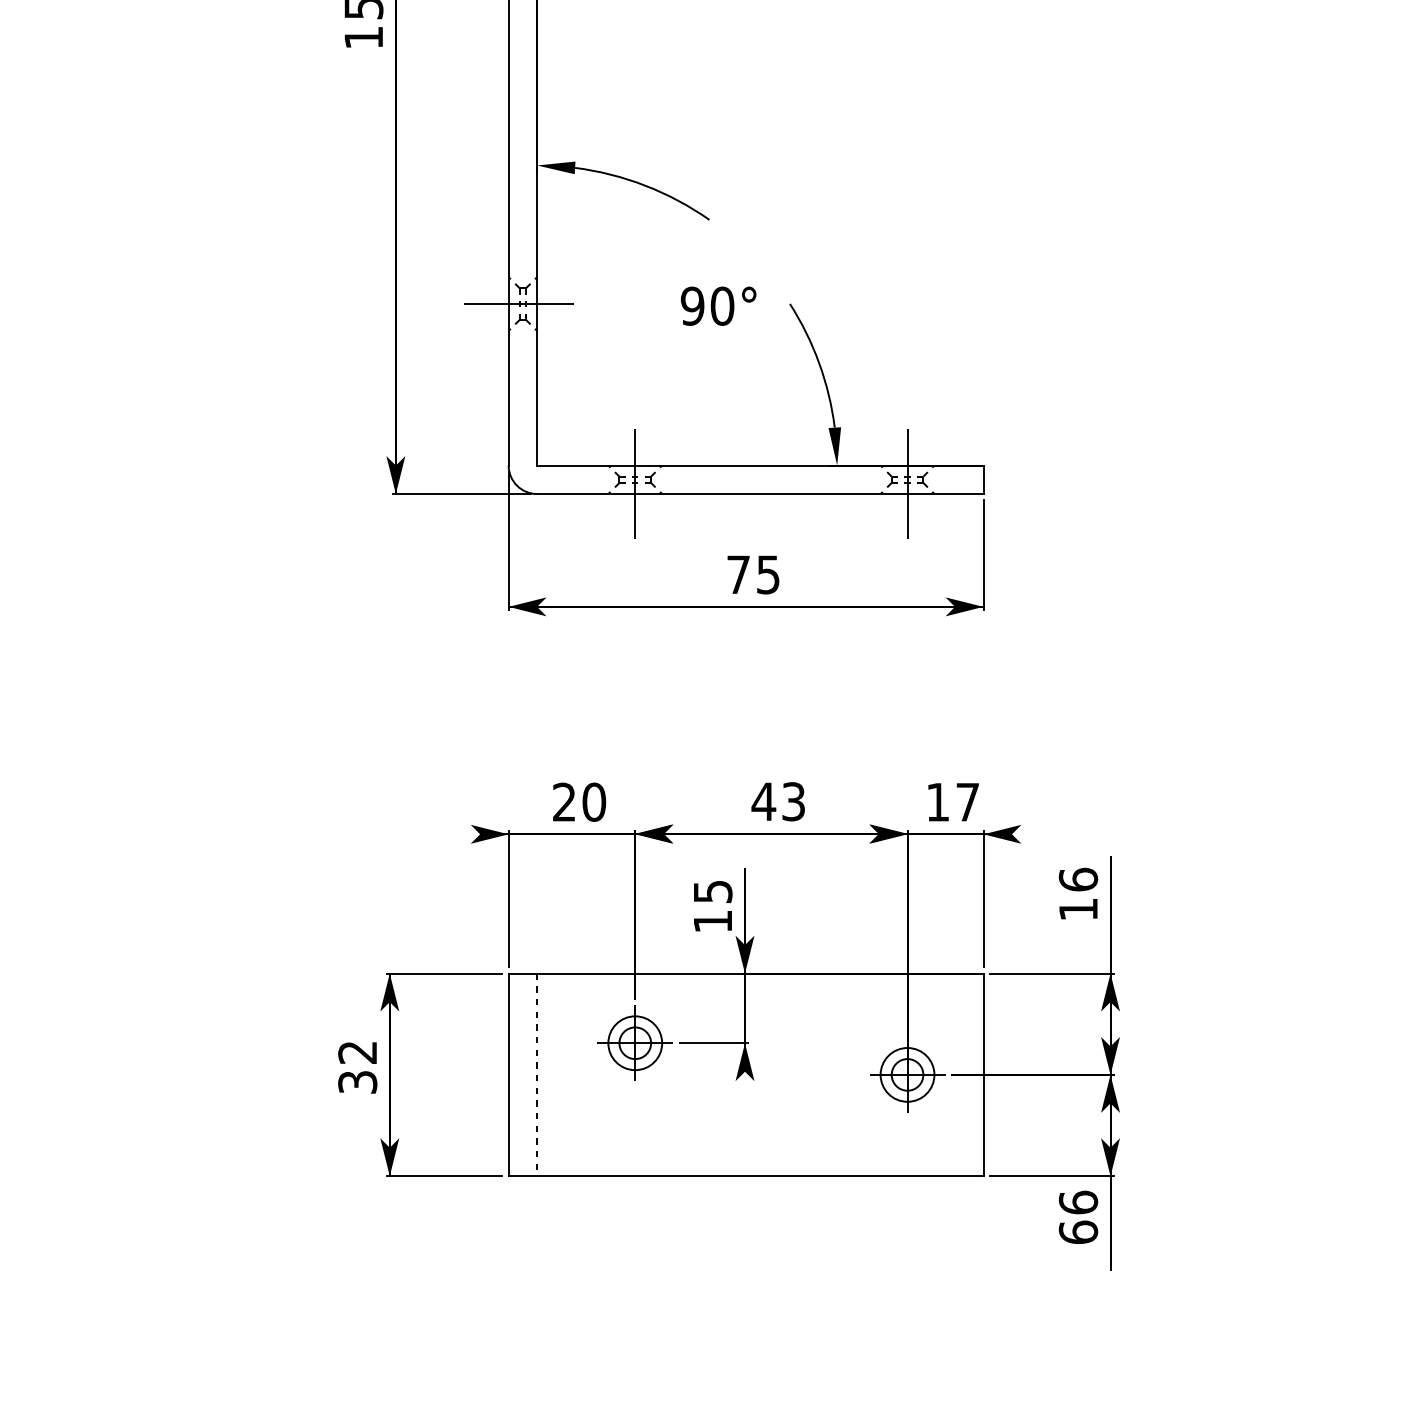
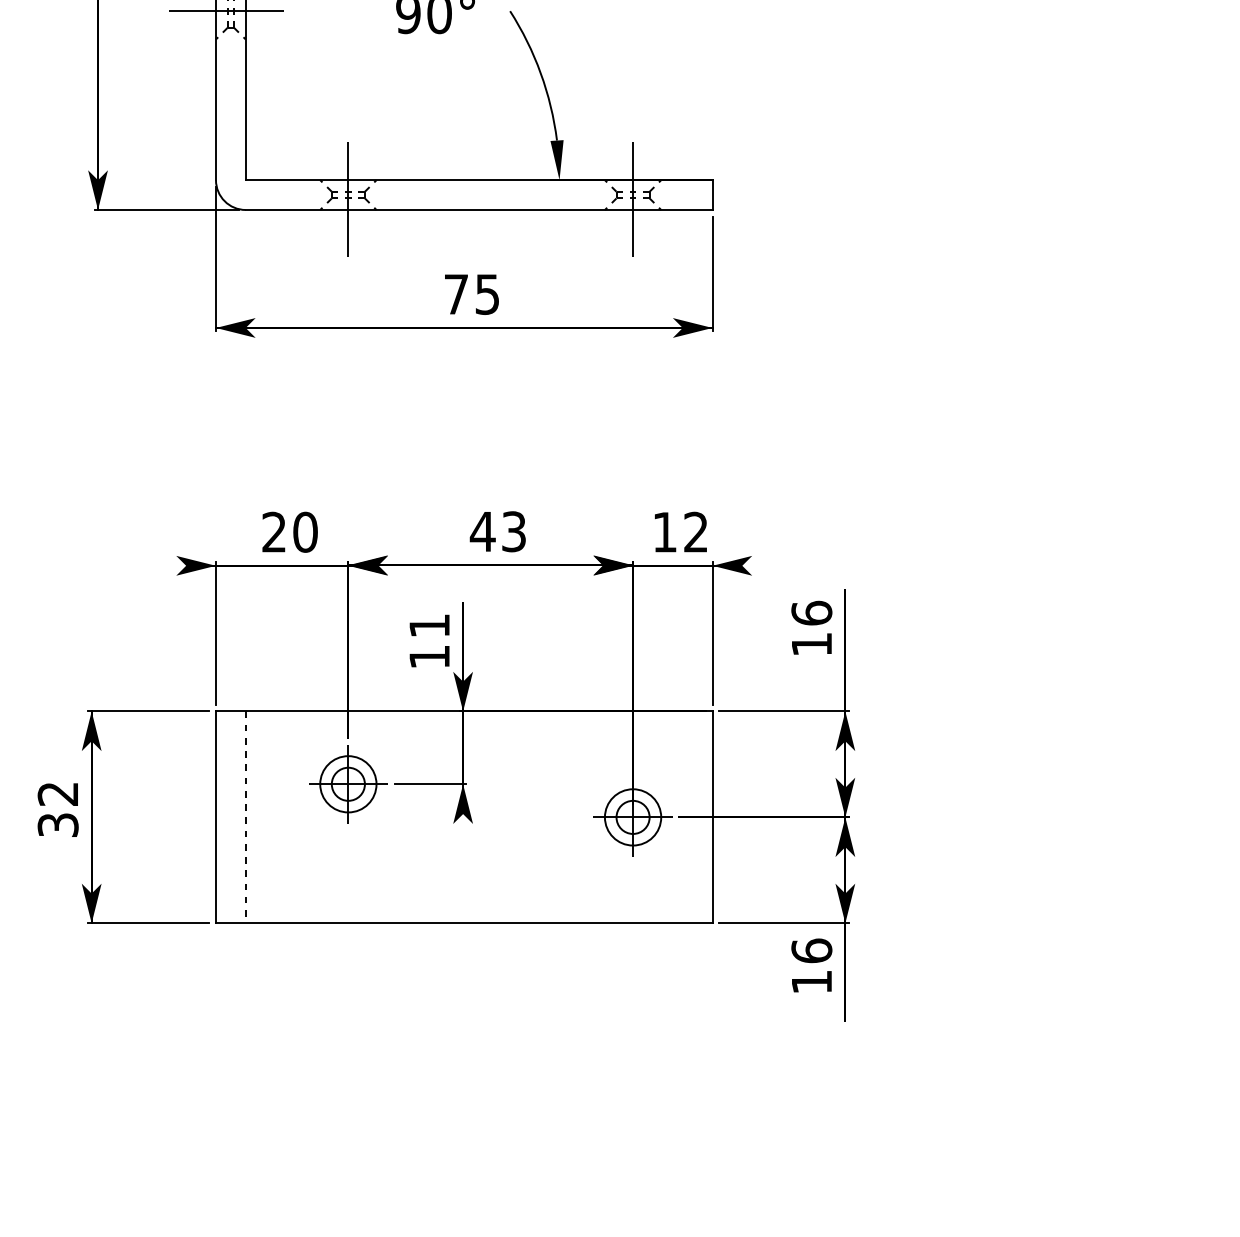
text: (967, 801) -> (695, 531), 17 -> 12
text: (713, 891) -> (430, 625), 15 -> 11
text: (1078, 1231) -> (811, 981), 66 -> 16

